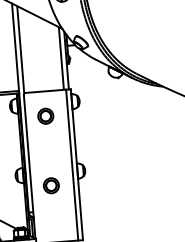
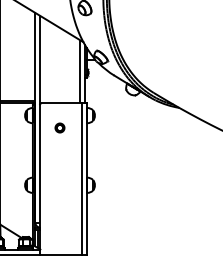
part: (45, 115) -> (59, 127), size x0.6
part: (50, 185) -> (59, 197), removed

